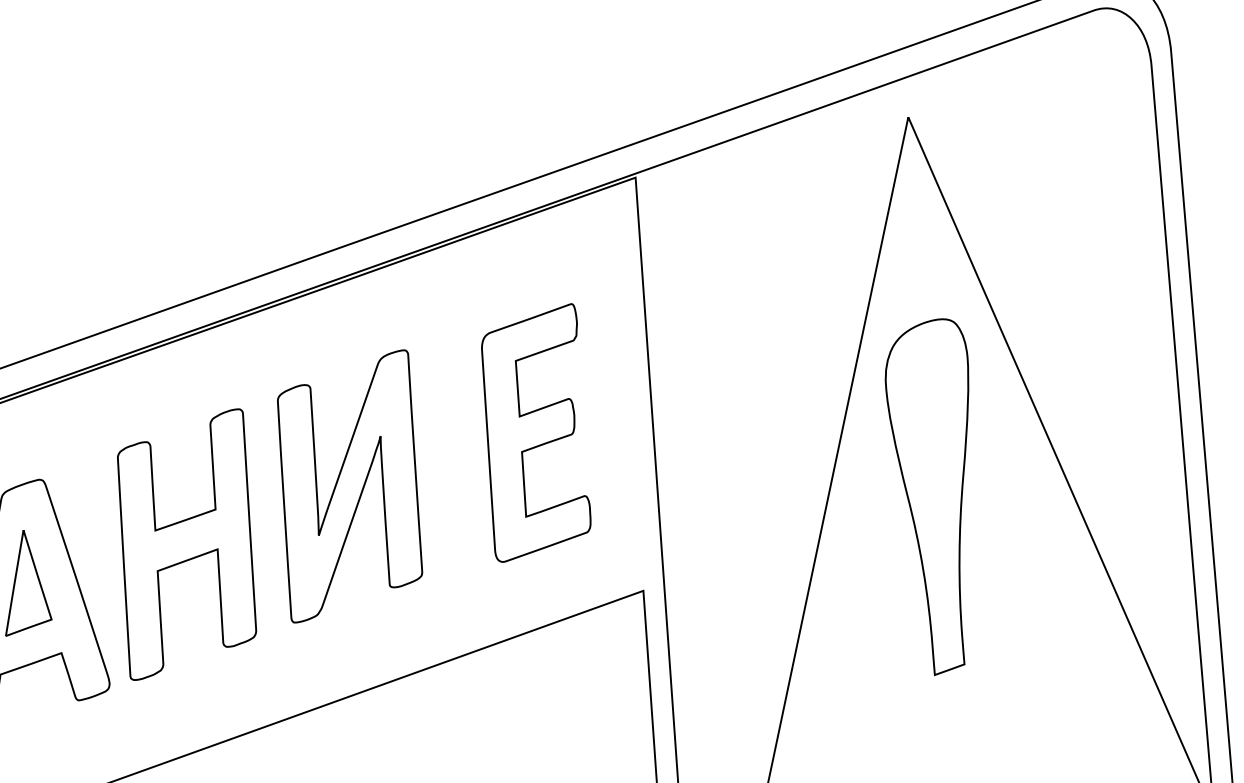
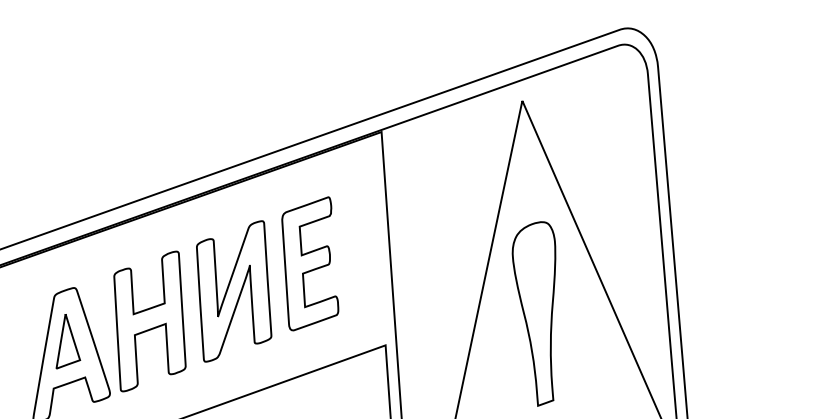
part: (536, 432) -> (310, 263), moved
part: (925, 496) -> (533, 313), moved

